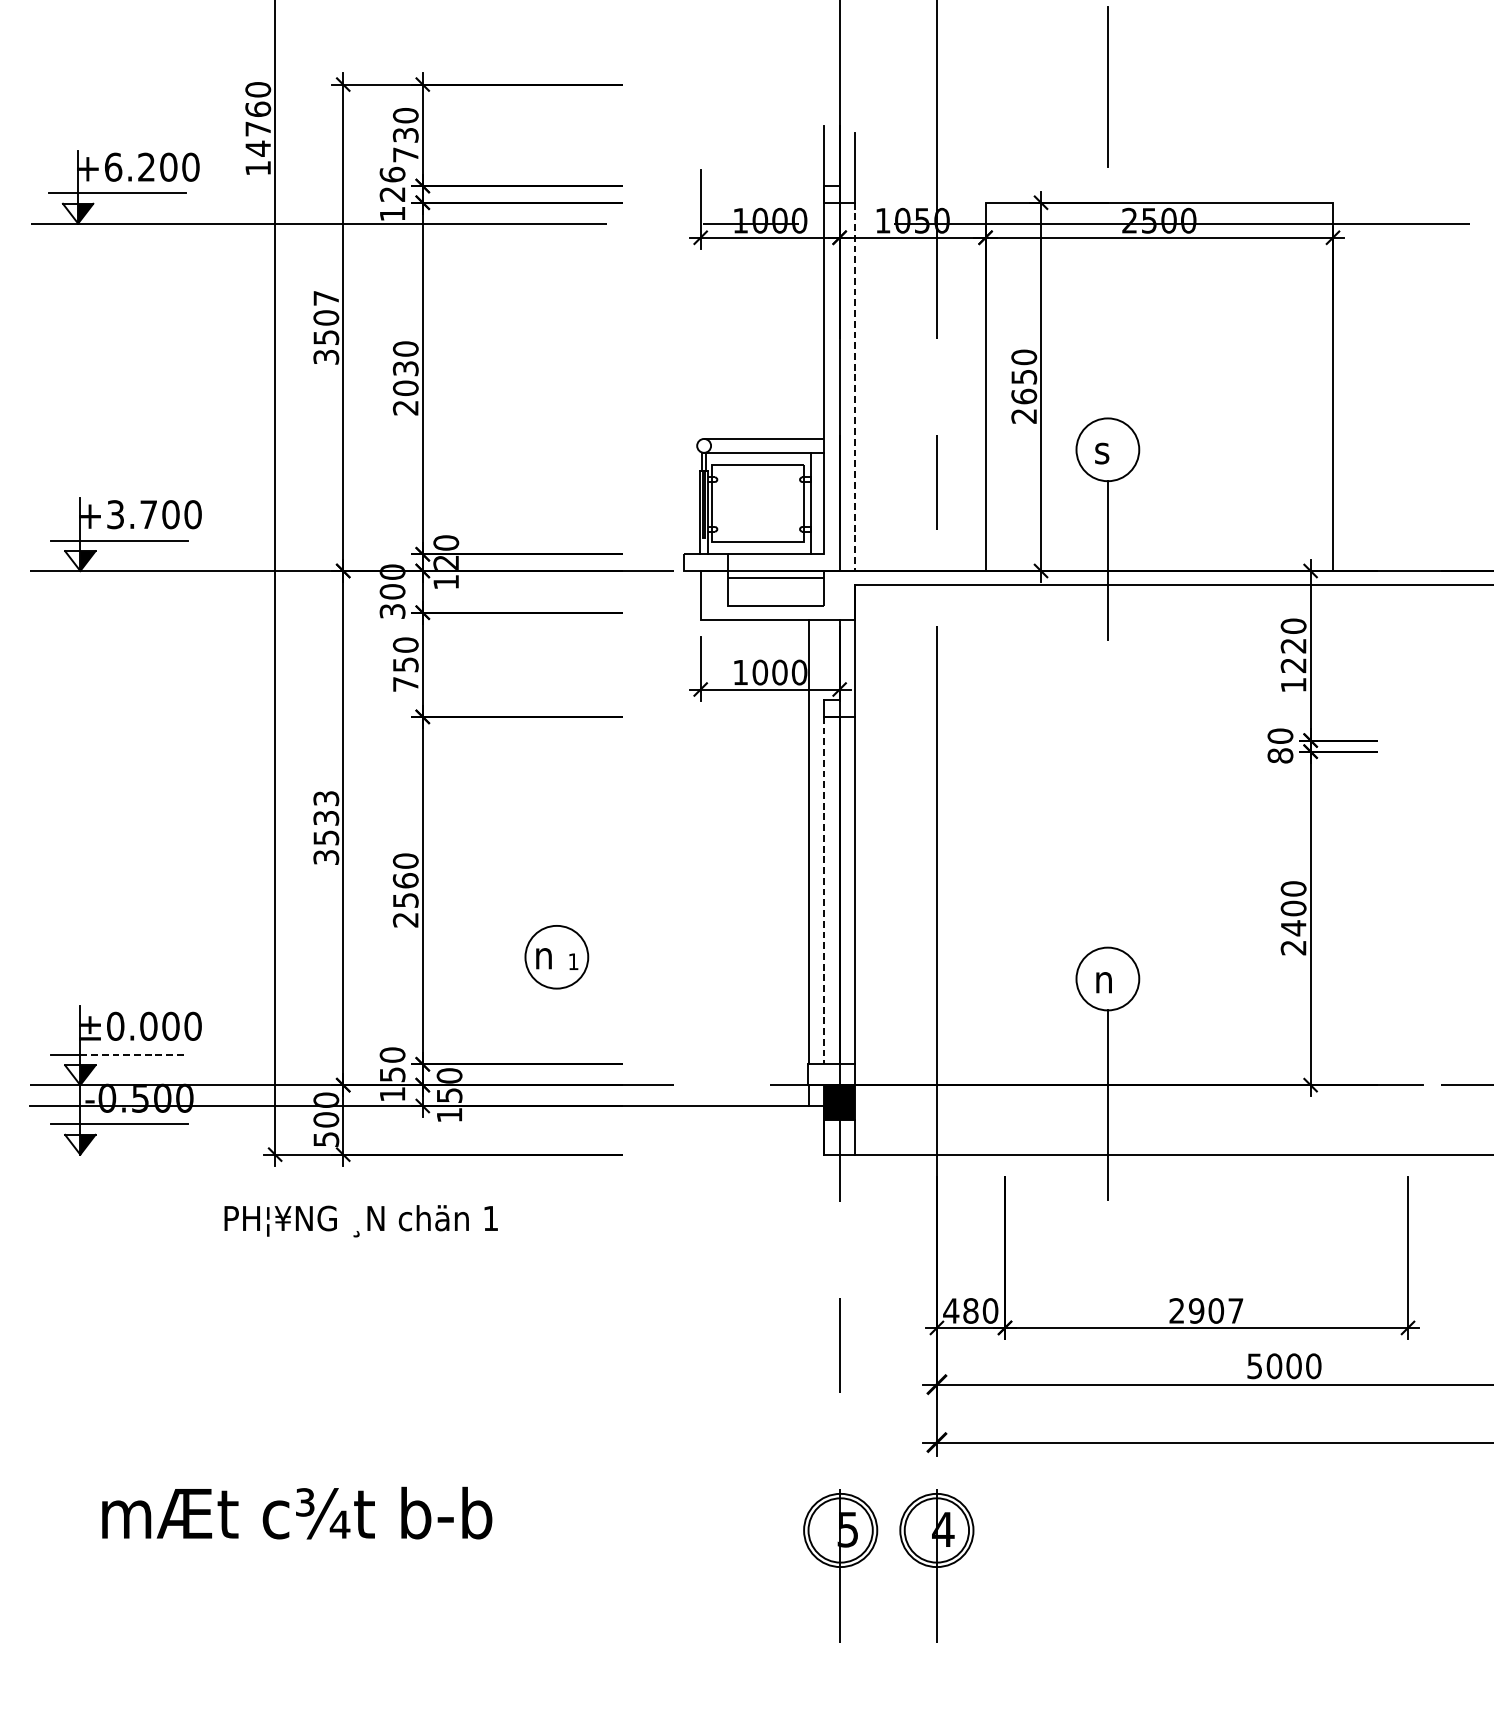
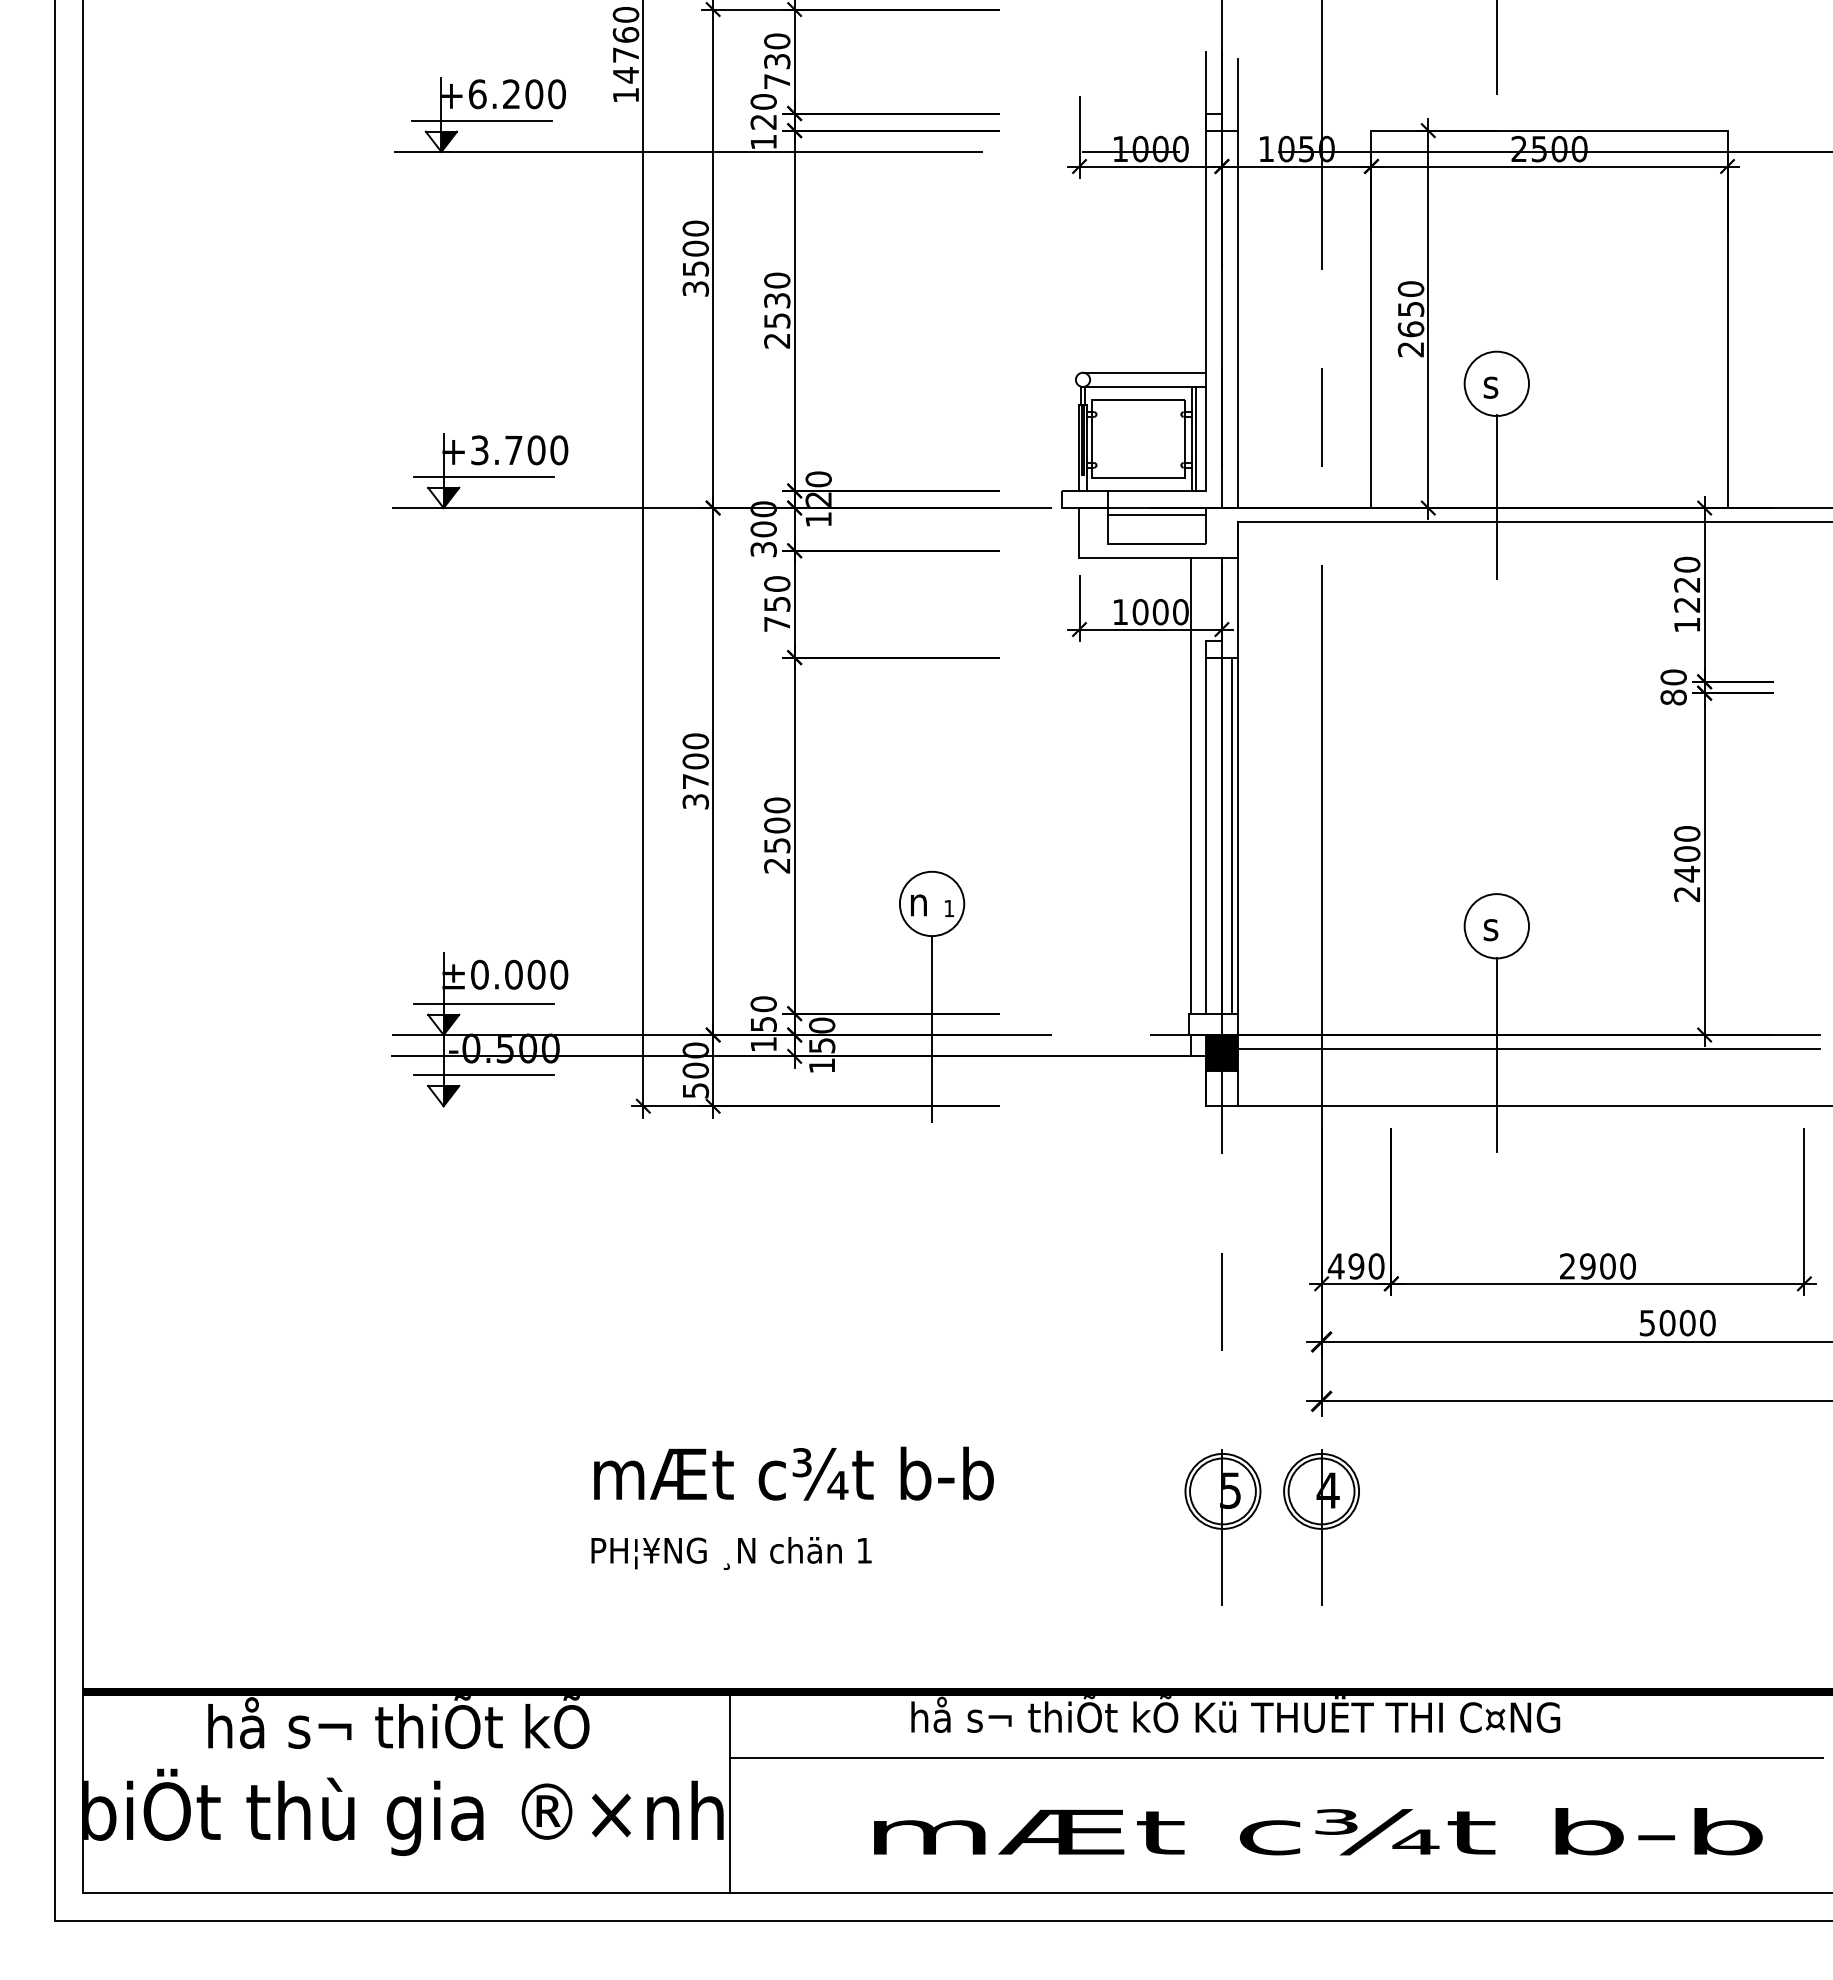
text: (392, 174) -> (763, 101), 126 -> 120
text: (326, 298) -> (695, 228), 3507 -> 3500
text: (406, 387) -> (777, 320), 2030 -> 2530
line: (854, 387) -> (1237, 319), dashed -> solid
line: (813, 503) -> (1195, 438), added
text: (326, 818) -> (695, 761), 3533 -> 3700
text: (406, 880) -> (777, 825), 2560 -> 2500
line: (849, 890) -> (1232, 835), added
line: (824, 891) -> (1206, 836), dashed -> solid
text: (1102, 983) -> (1491, 930), n -> s
line: (134, 1054) -> (499, 1003), dashed -> solid
line: (557, 1078) -> (932, 1028), added
line: (1138, 1099) -> (1528, 1049), added
text: (361, 1221) -> (731, 1553), moved
text: (970, 1311) -> (1356, 1266), 480 -> 490
text: (1235, 1311) -> (1627, 1266), 2907 -> 2900
text: (296, 1512) -> (793, 1473), moved

